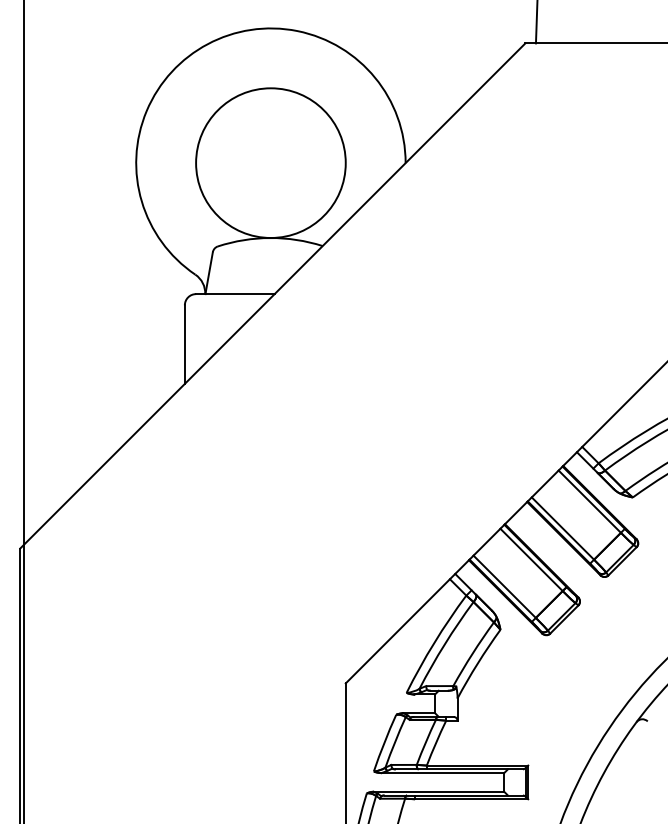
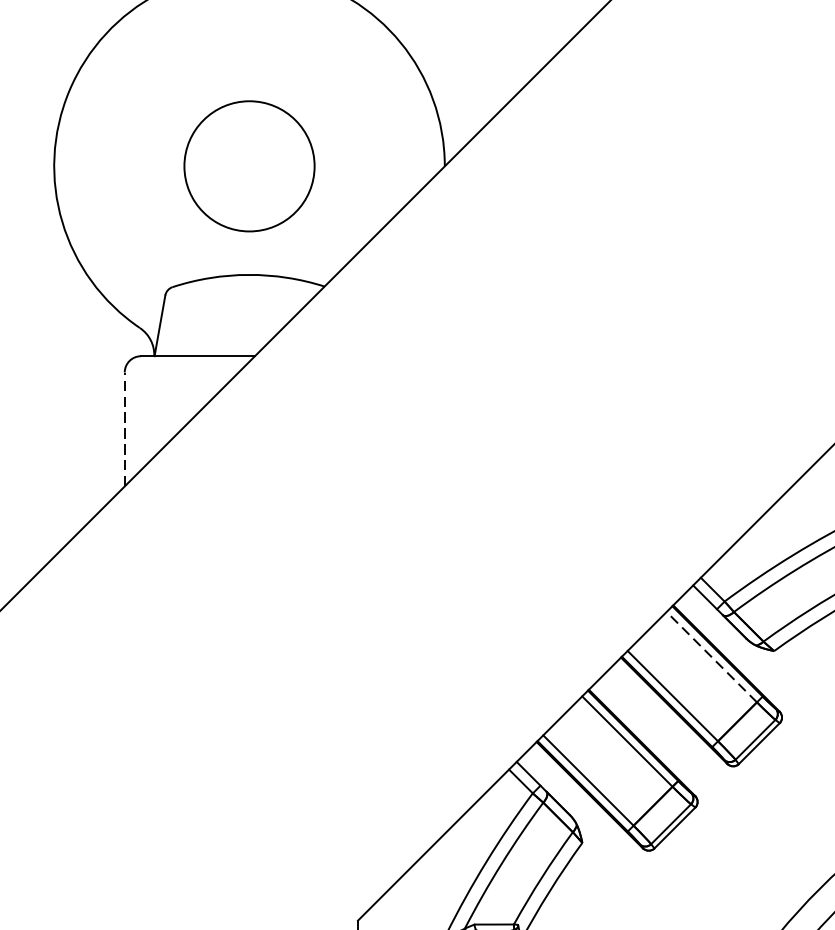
circle: (270, 162) -> (248, 165), size x0.6
line: (184, 344) -> (124, 429), solid -> dashed
line: (589, 501) -> (711, 656), solid -> dashed

